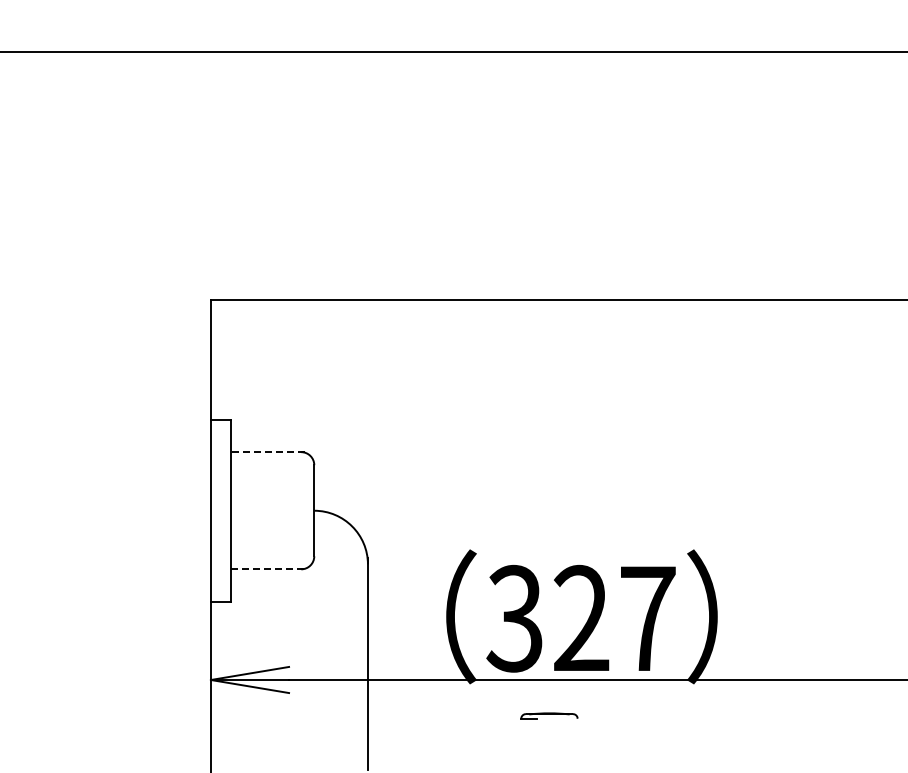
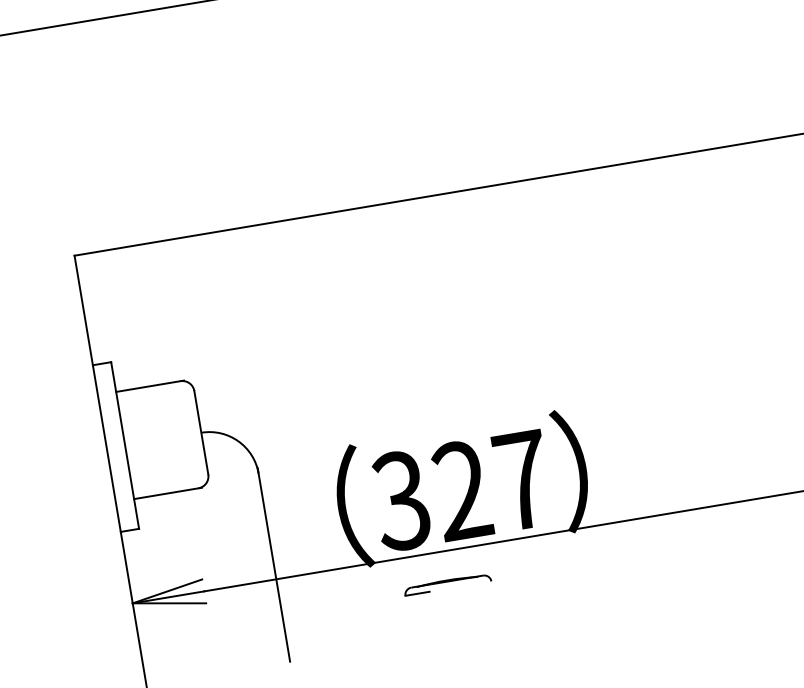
line: (267, 452) -> (149, 386), dashed -> solid
line: (268, 569) -> (168, 493), dashed -> solid
part: (549, 715) -> (447, 584), size x1.67

